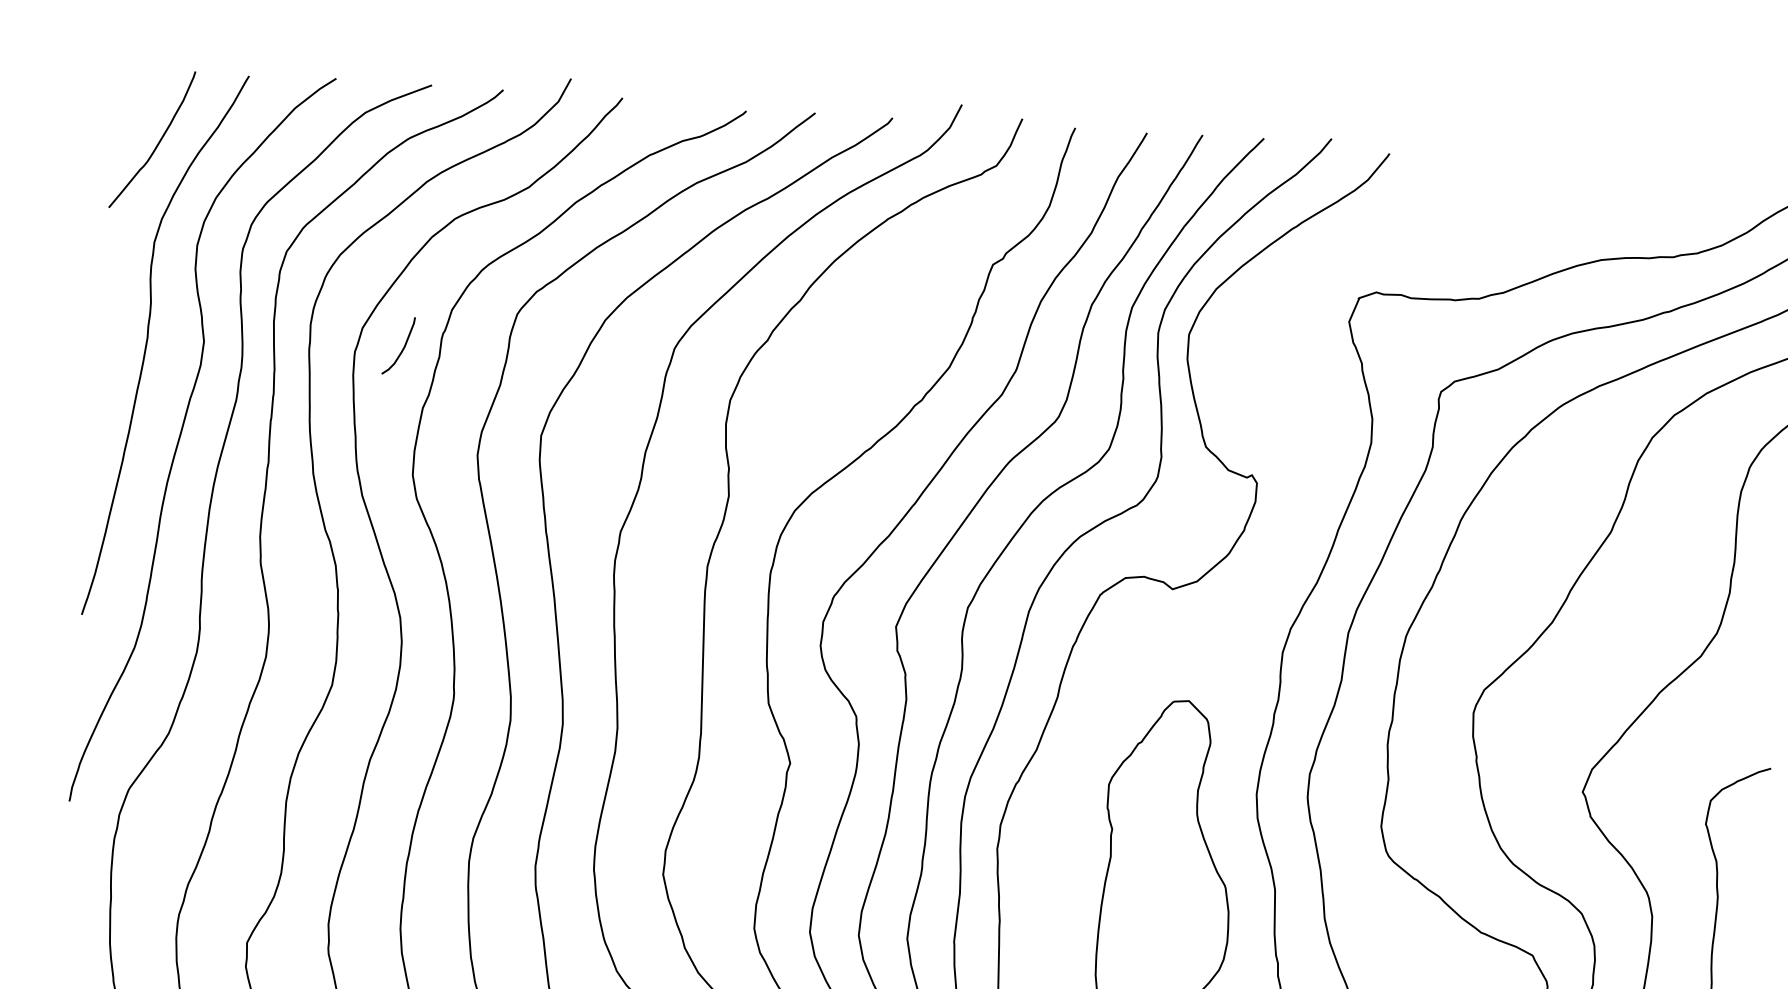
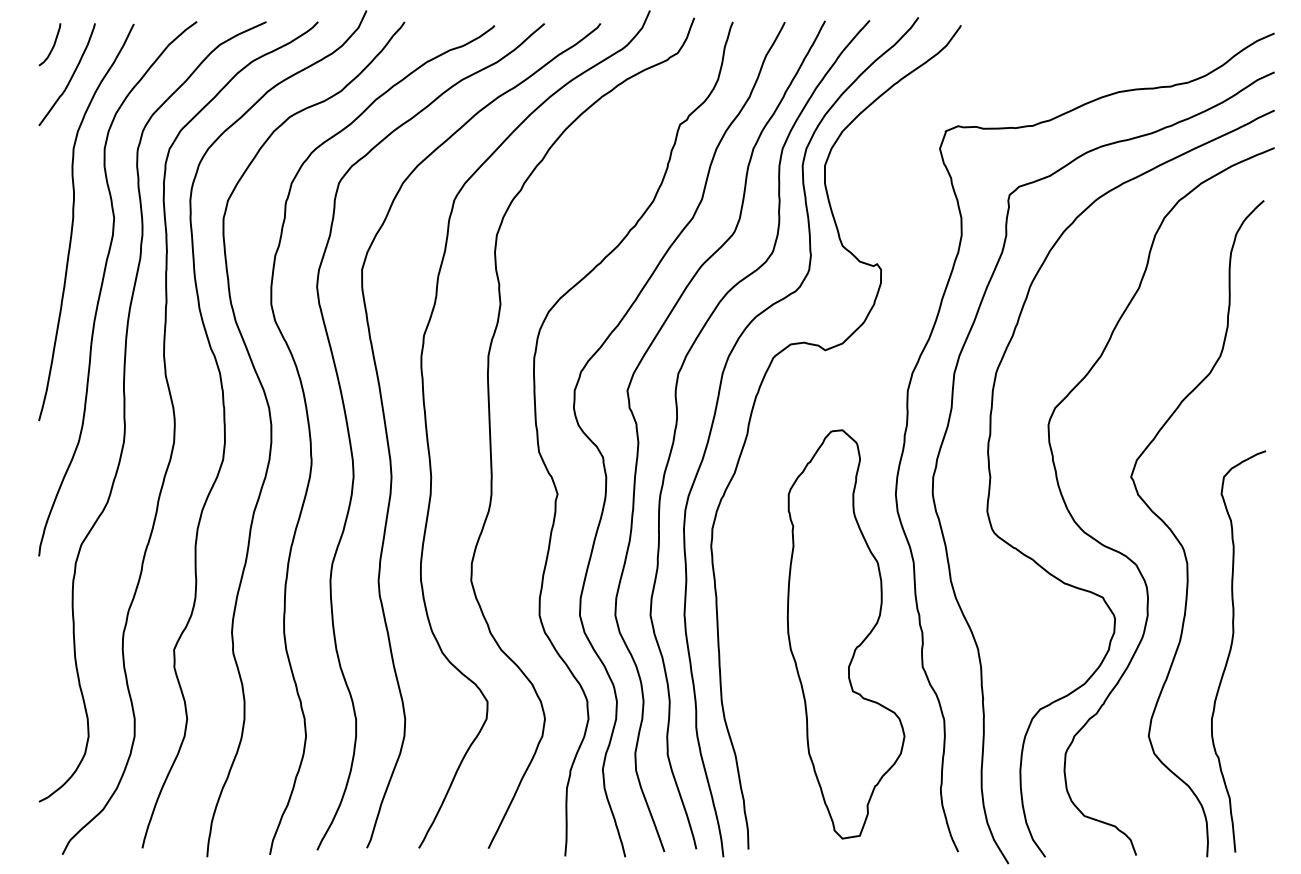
curve: (402, 348) -> (52, 46), moved

